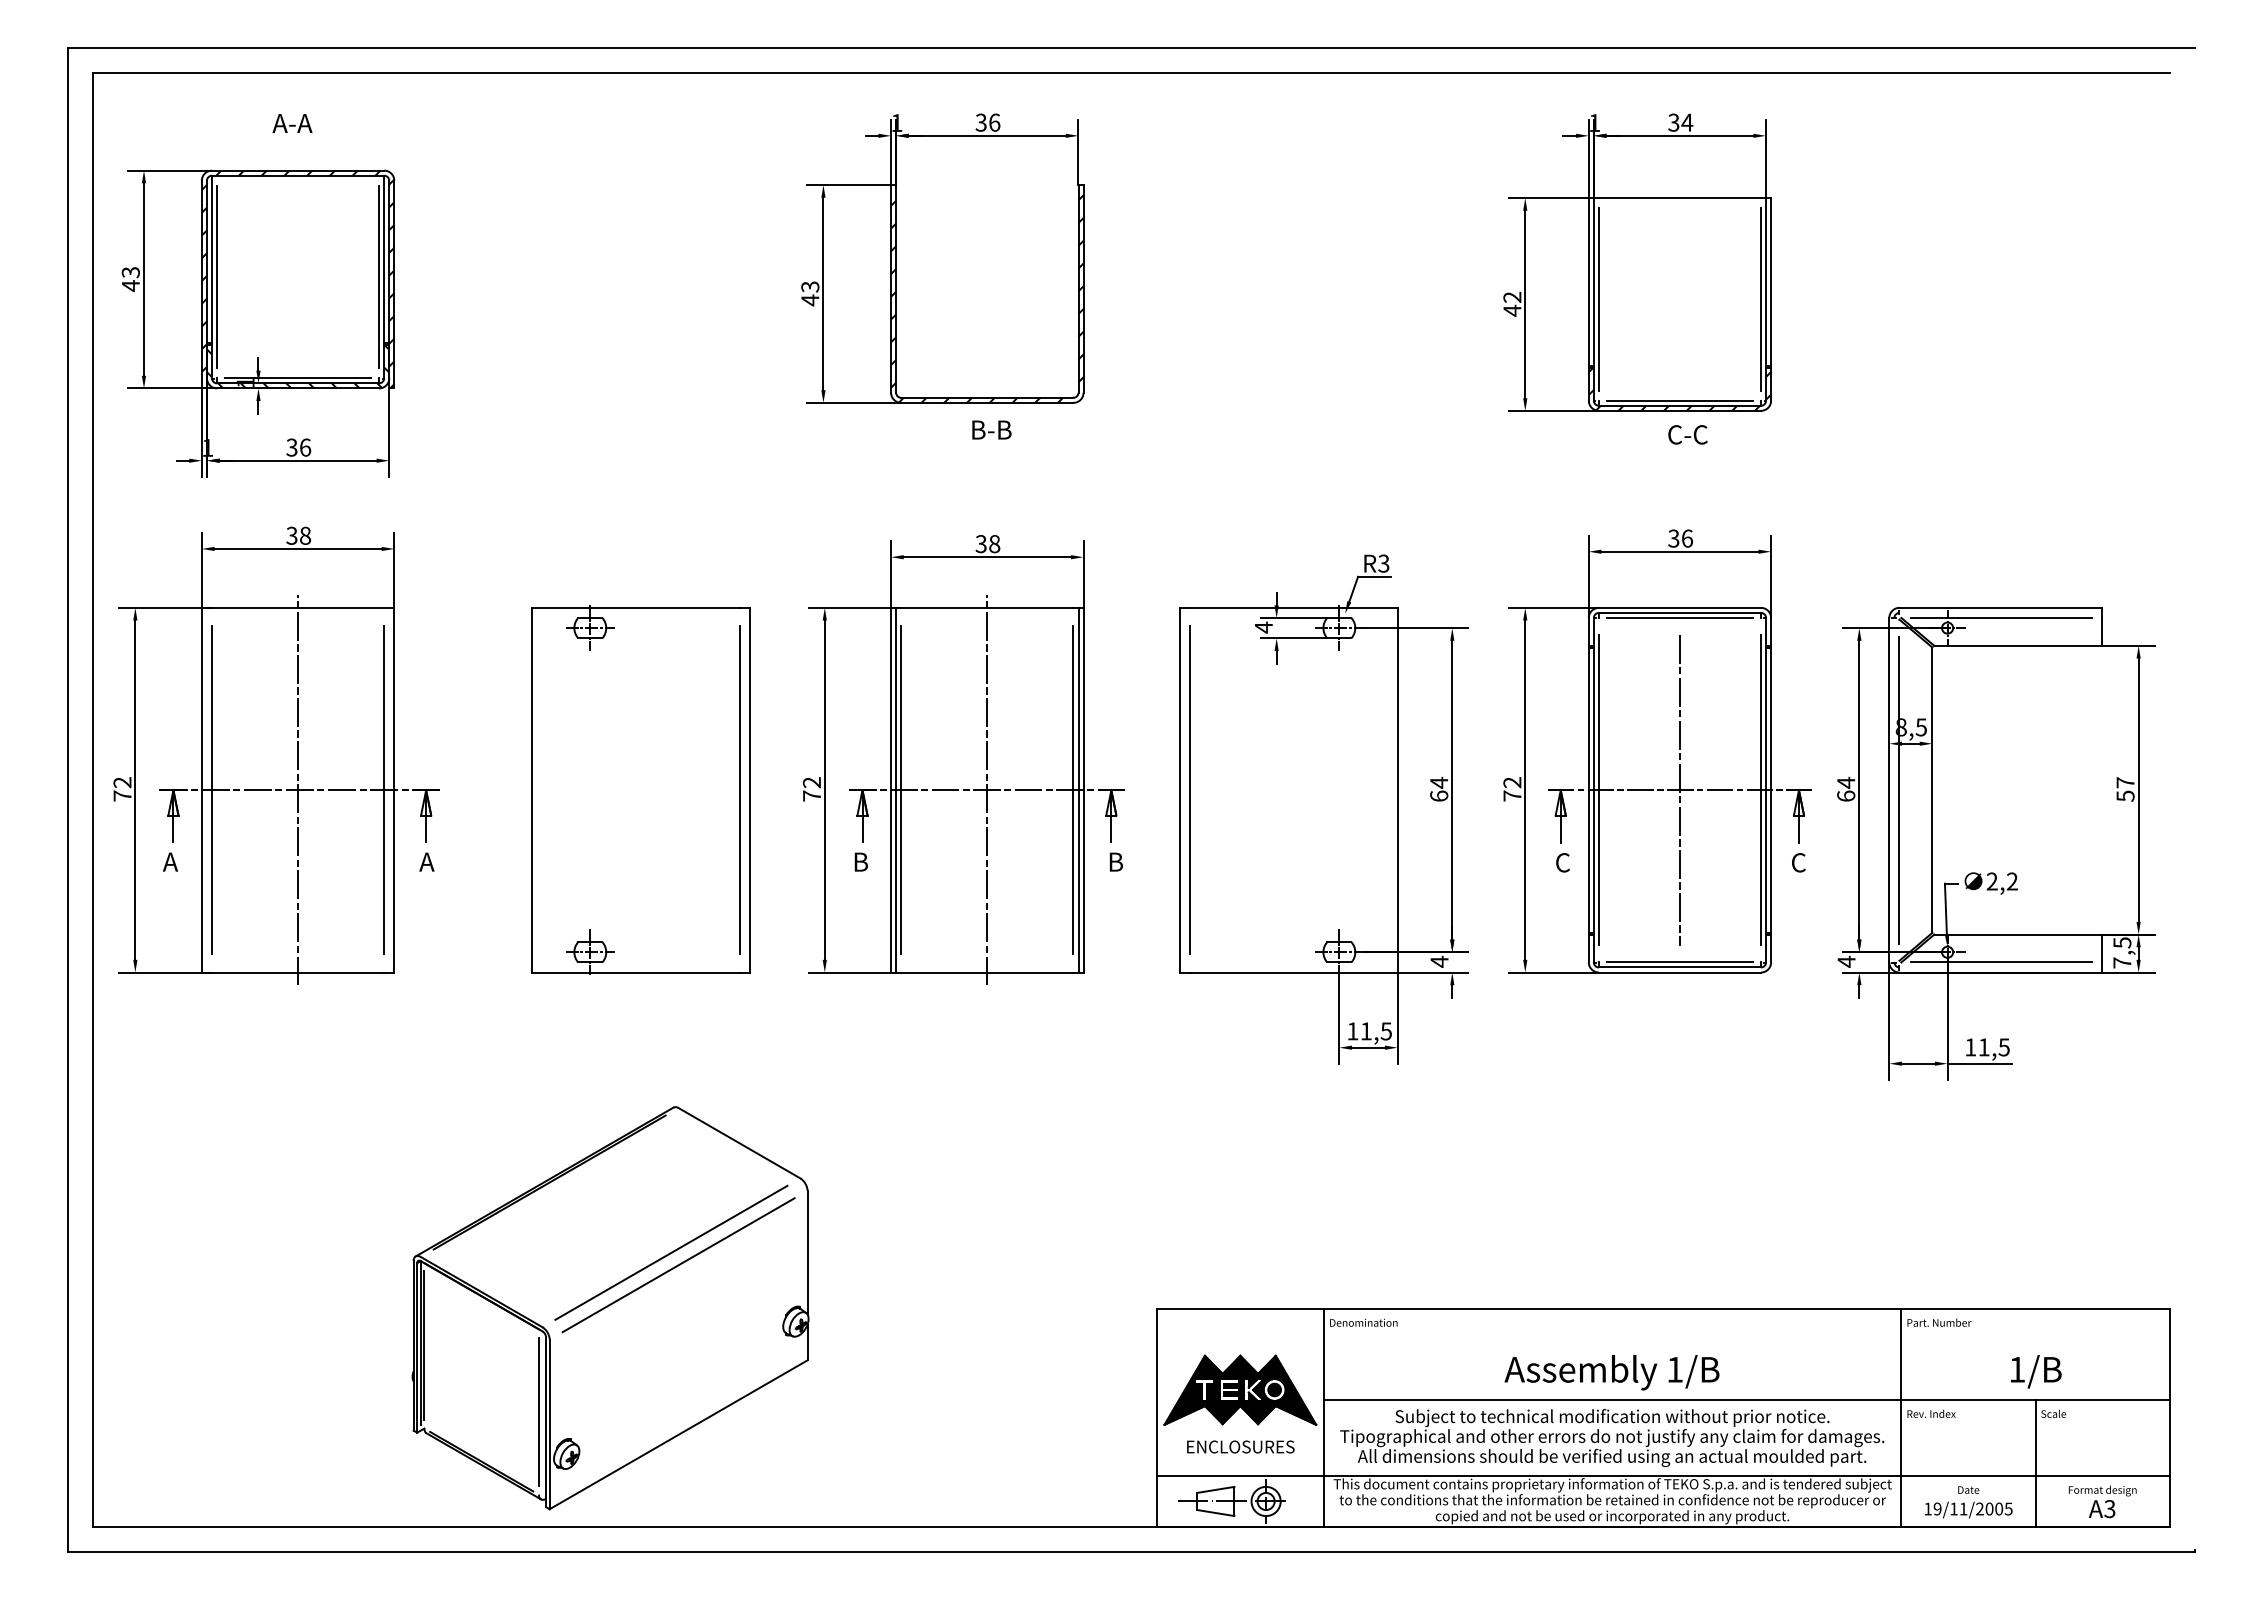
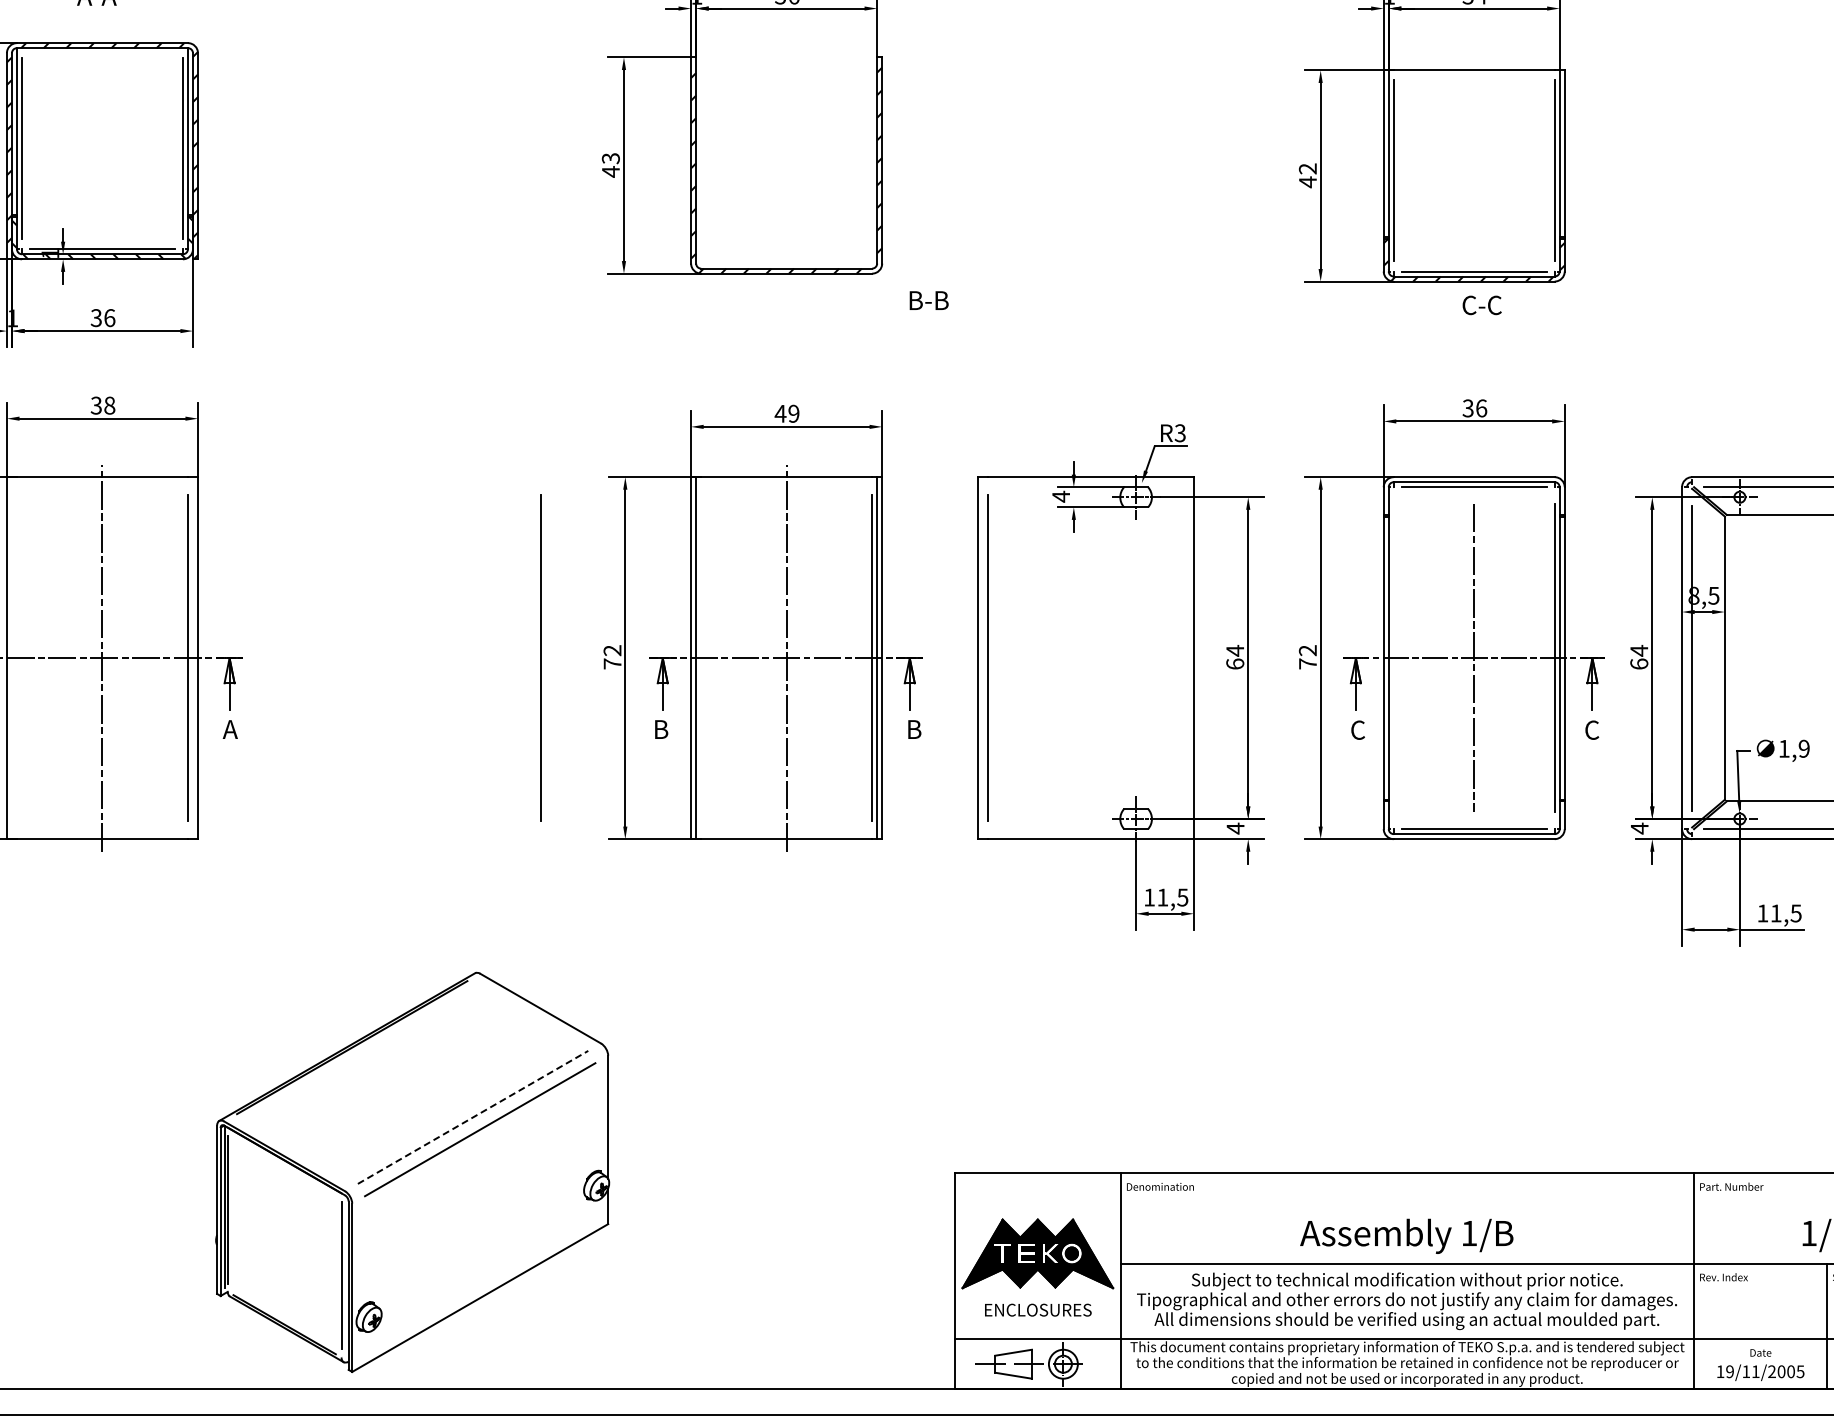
text: (991, 429) -> (928, 300), moved
text: (987, 544) -> (786, 414), 38 -> 49
part: (640, 789) -> (442, 657), removed
line: (212, 790) -> (17, 658), removed
line: (901, 790) -> (701, 658), removed
line: (1598, 790) -> (1393, 658), removed
text: (2001, 881) -> (1793, 748), 2,2 -> 1,9
line: (671, 1252) -> (473, 1117), solid -> dashed

